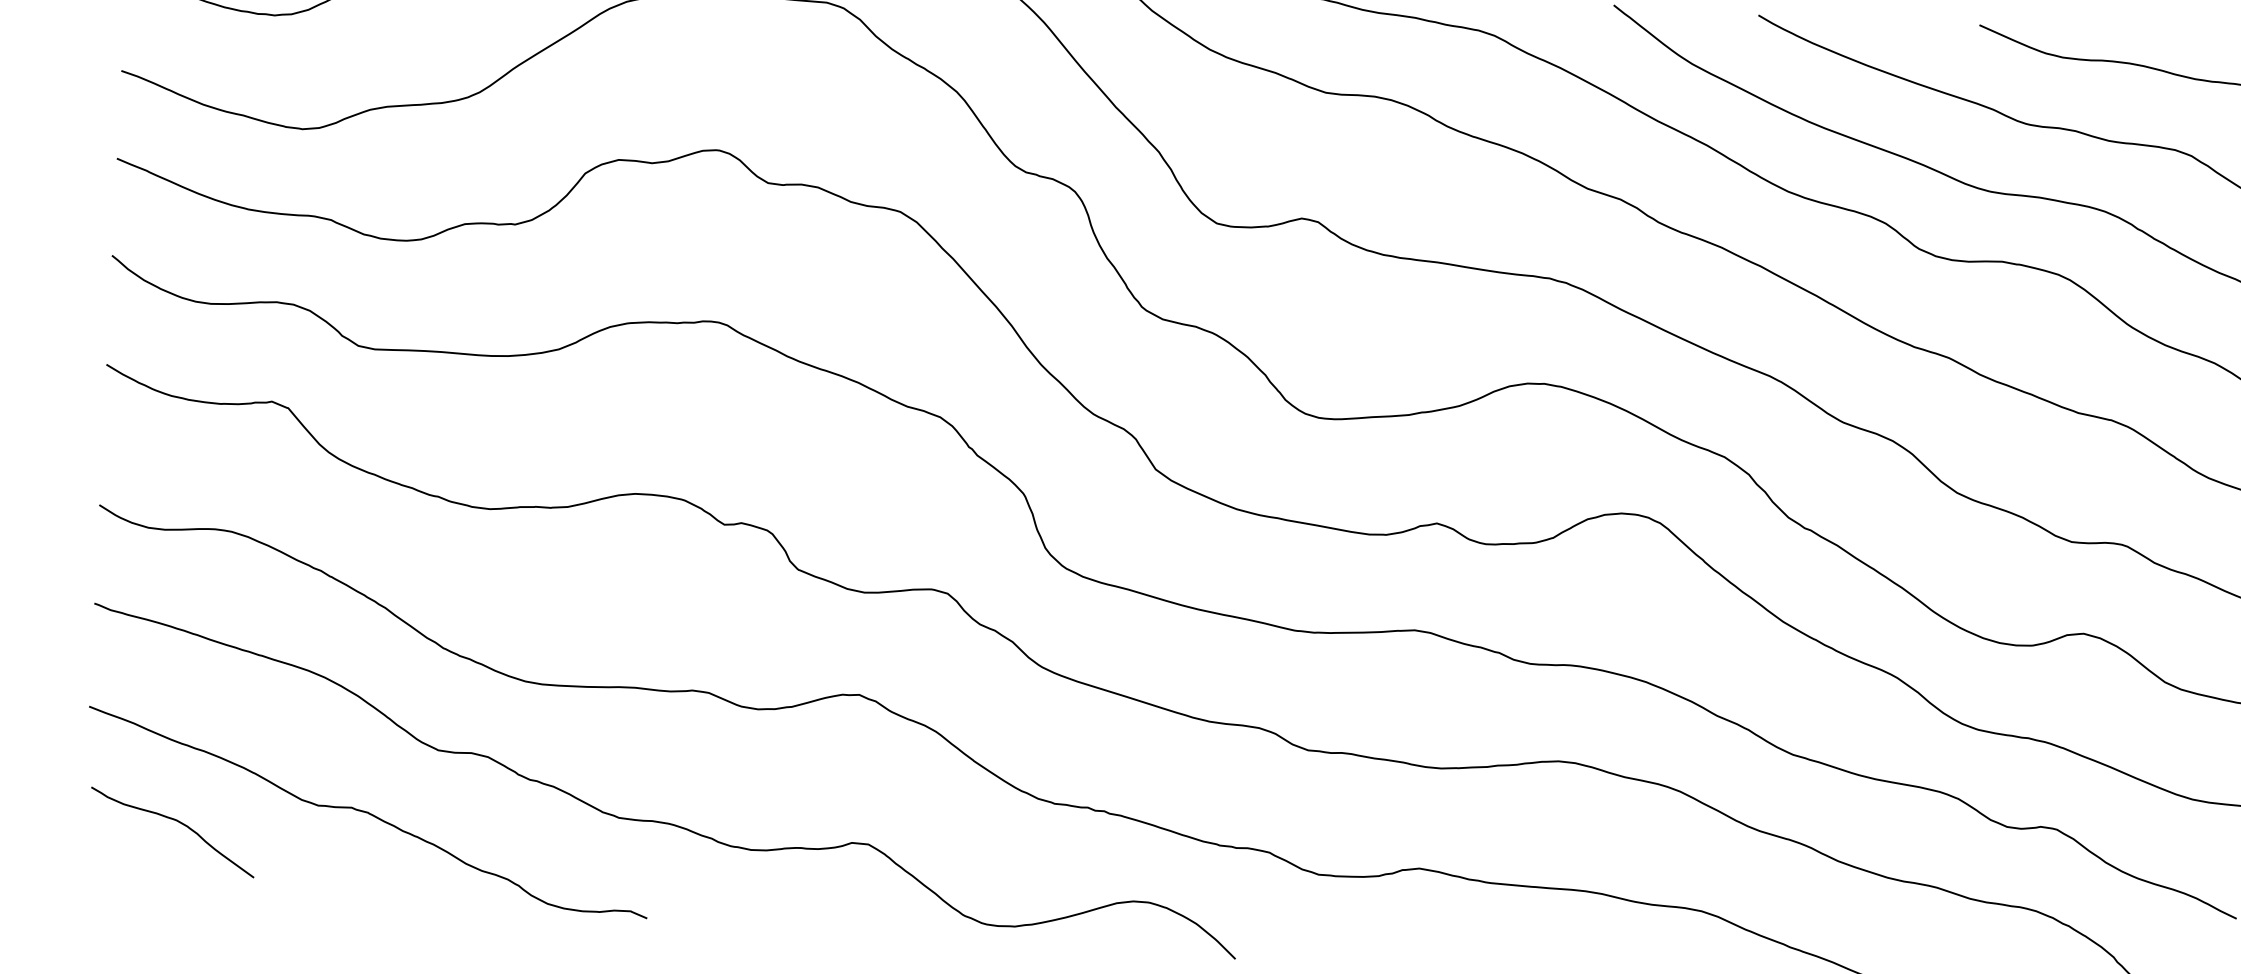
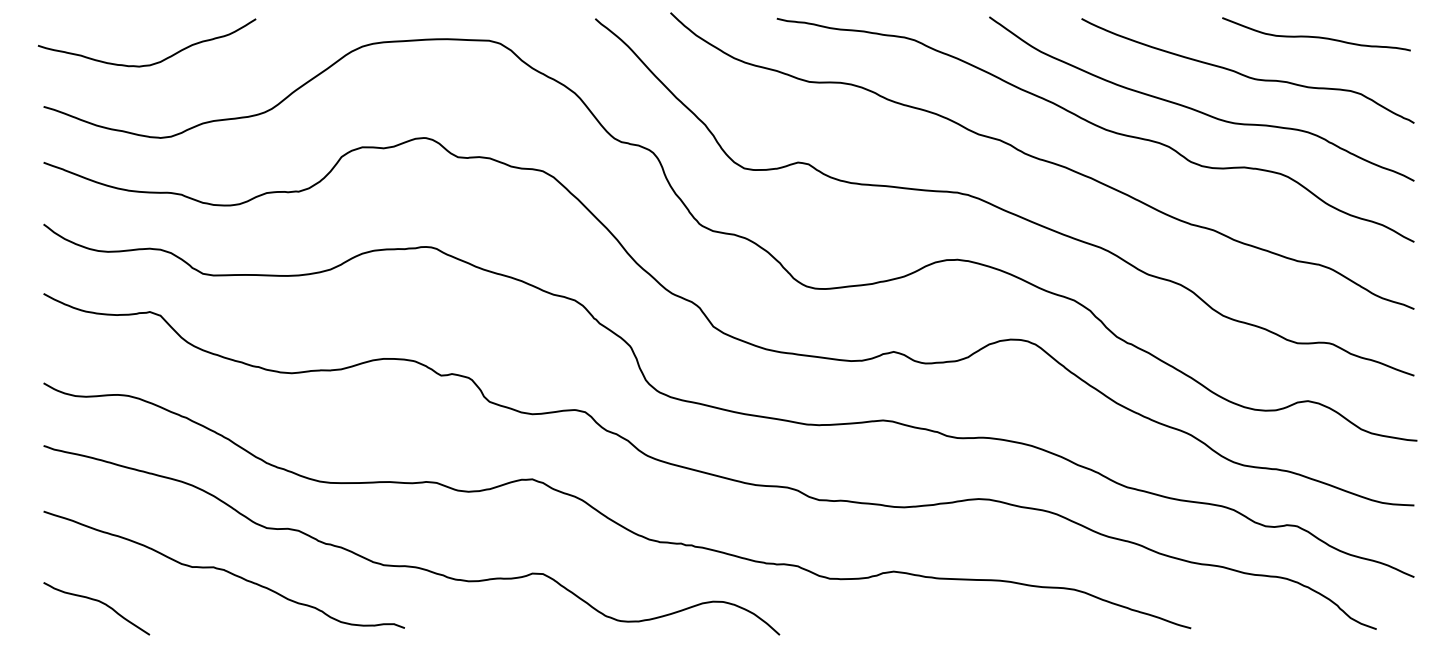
curve: (177, 822) -> (99, 602), moved

